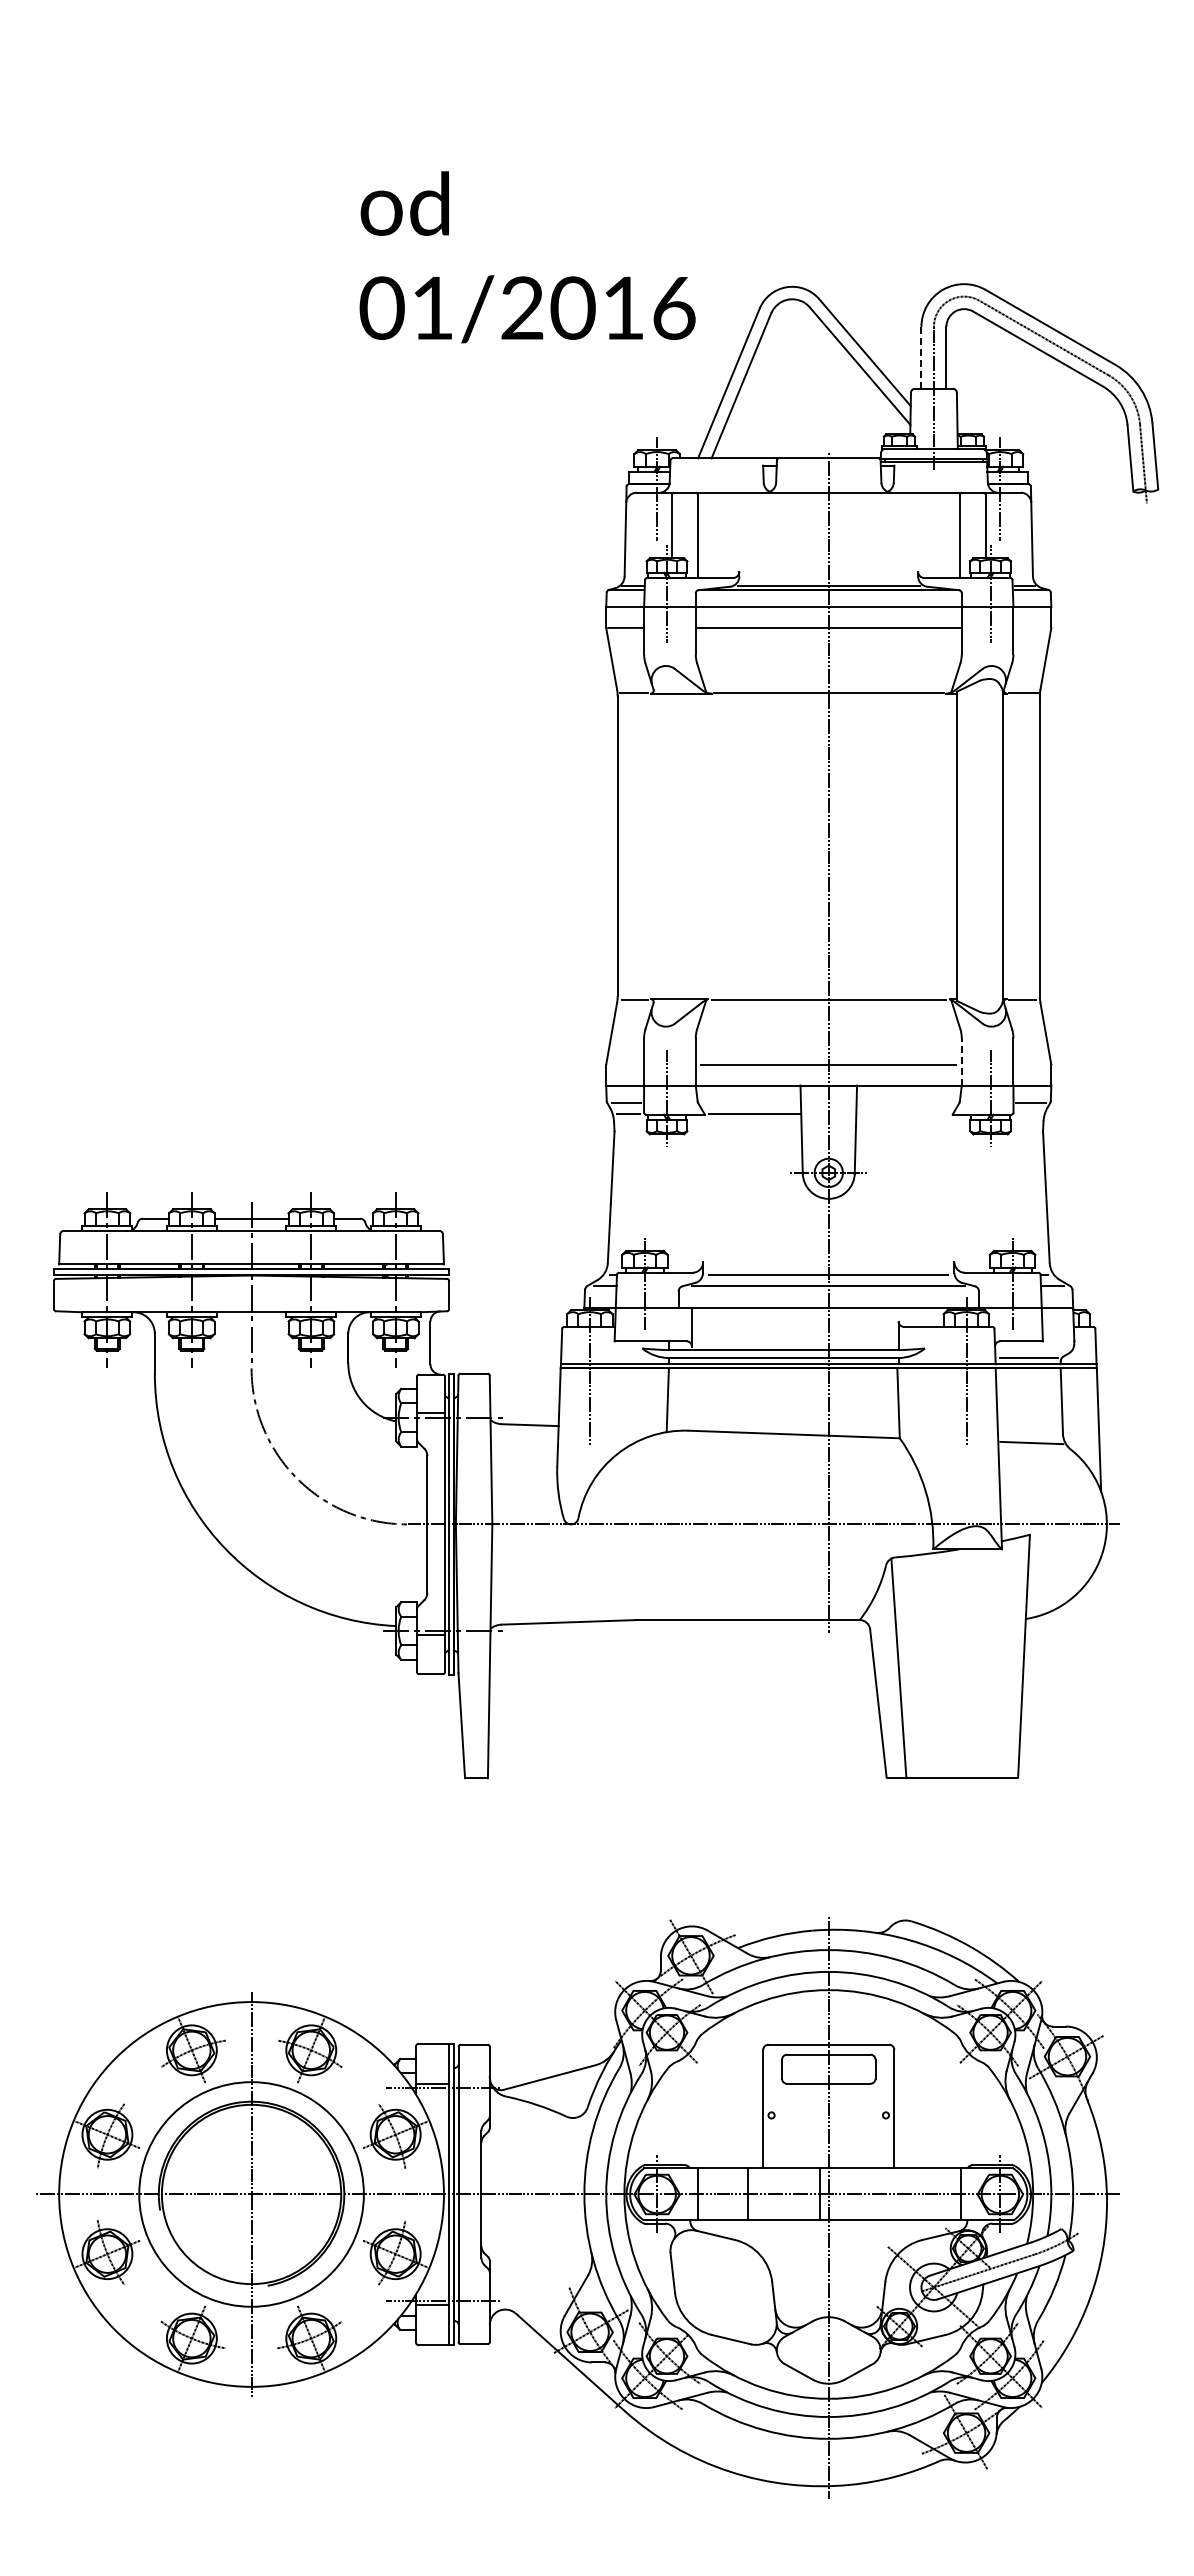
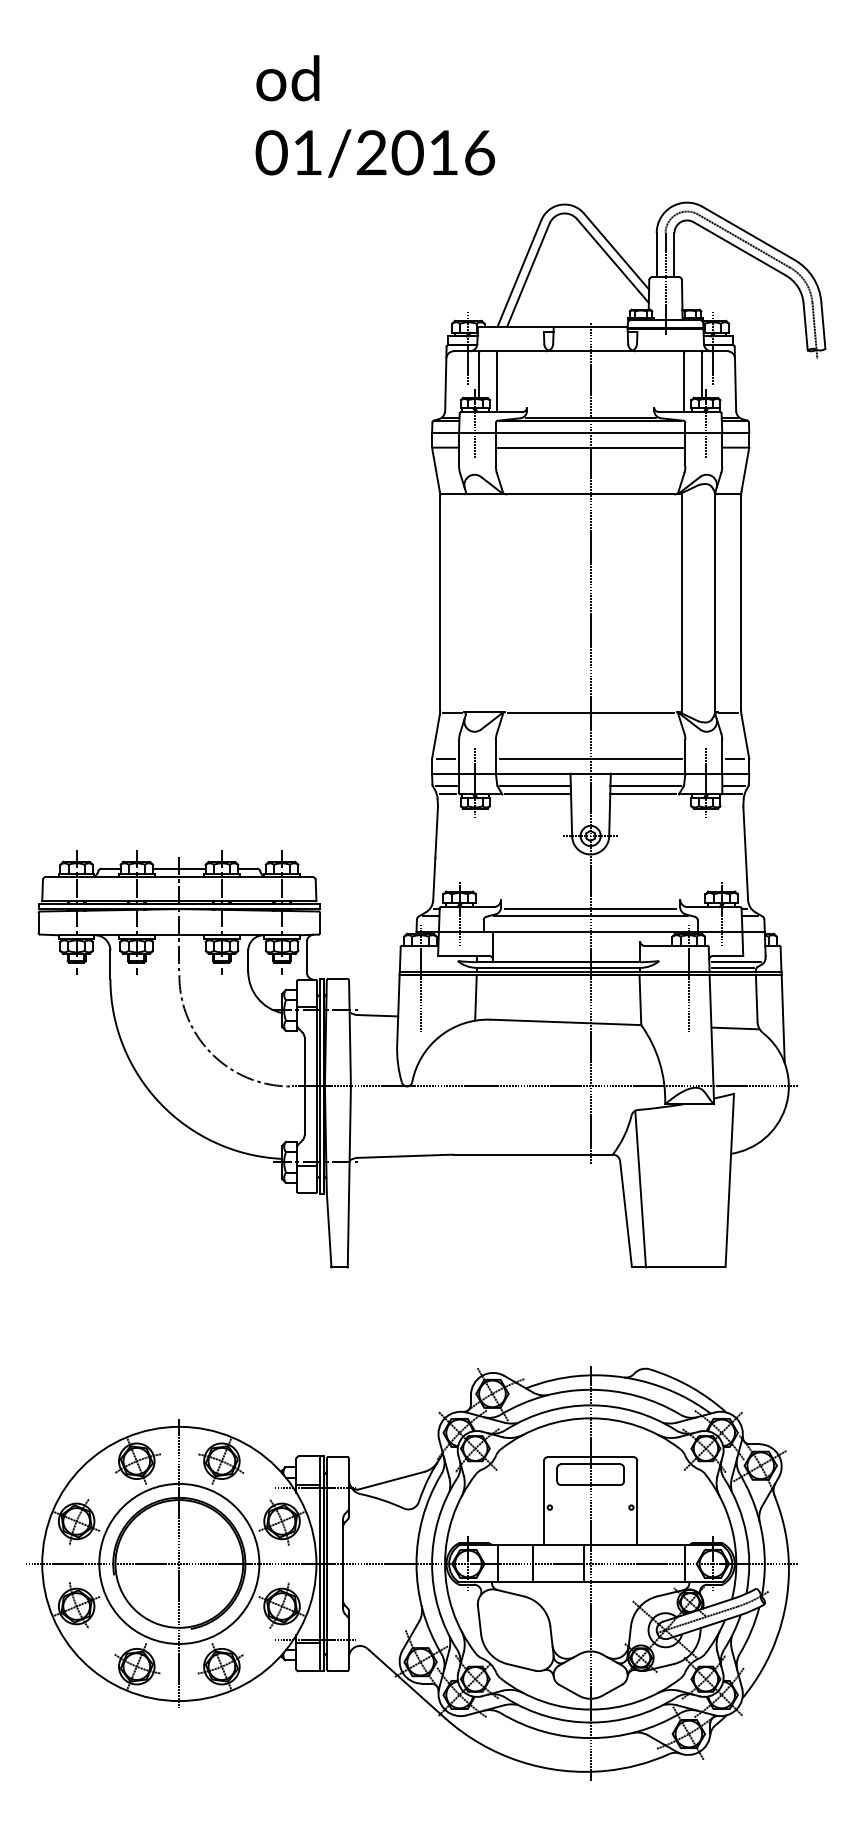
text: (527, 257) -> (375, 116), moved
line: (921, 357) -> (656, 254), dashed -> solid
line: (1031, 627) -> (735, 447), added
line: (961, 1061) -> (685, 756), dashed -> solid
line: (625, 1064) -> (445, 758), added
line: (1031, 1064) -> (735, 758), added
line: (750, 1103) -> (534, 786), added
line: (905, 1103) -> (645, 786), added
line: (902, 1114) -> (643, 794), added
line: (1027, 1114) -> (732, 794), added
line: (1033, 1350) -> (736, 962), added

